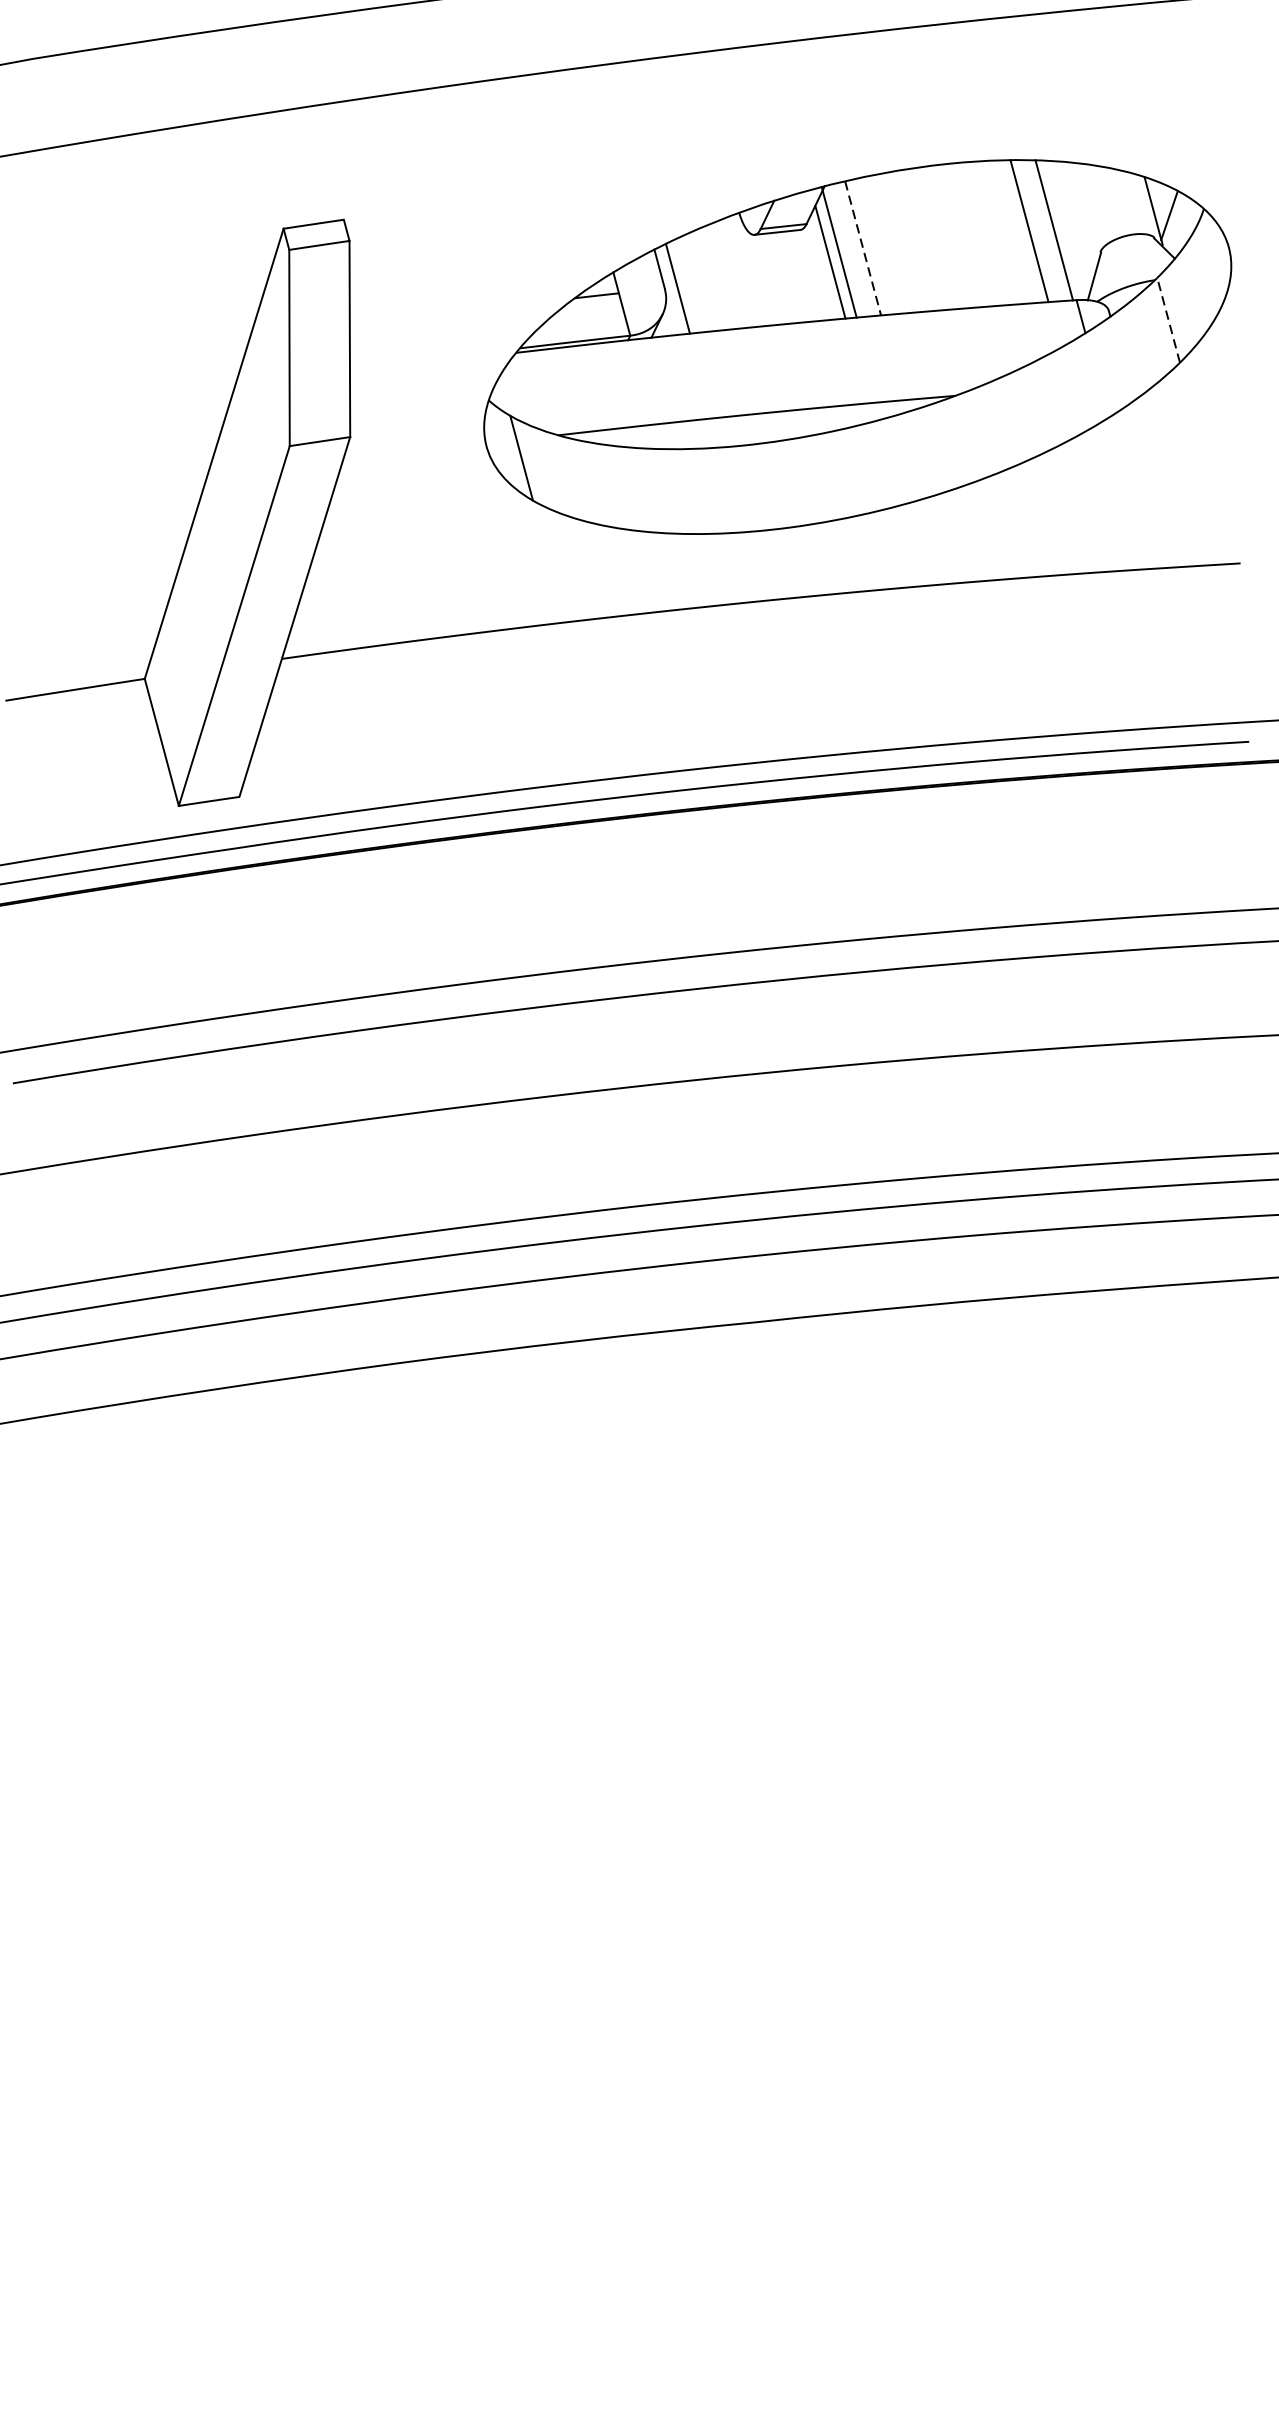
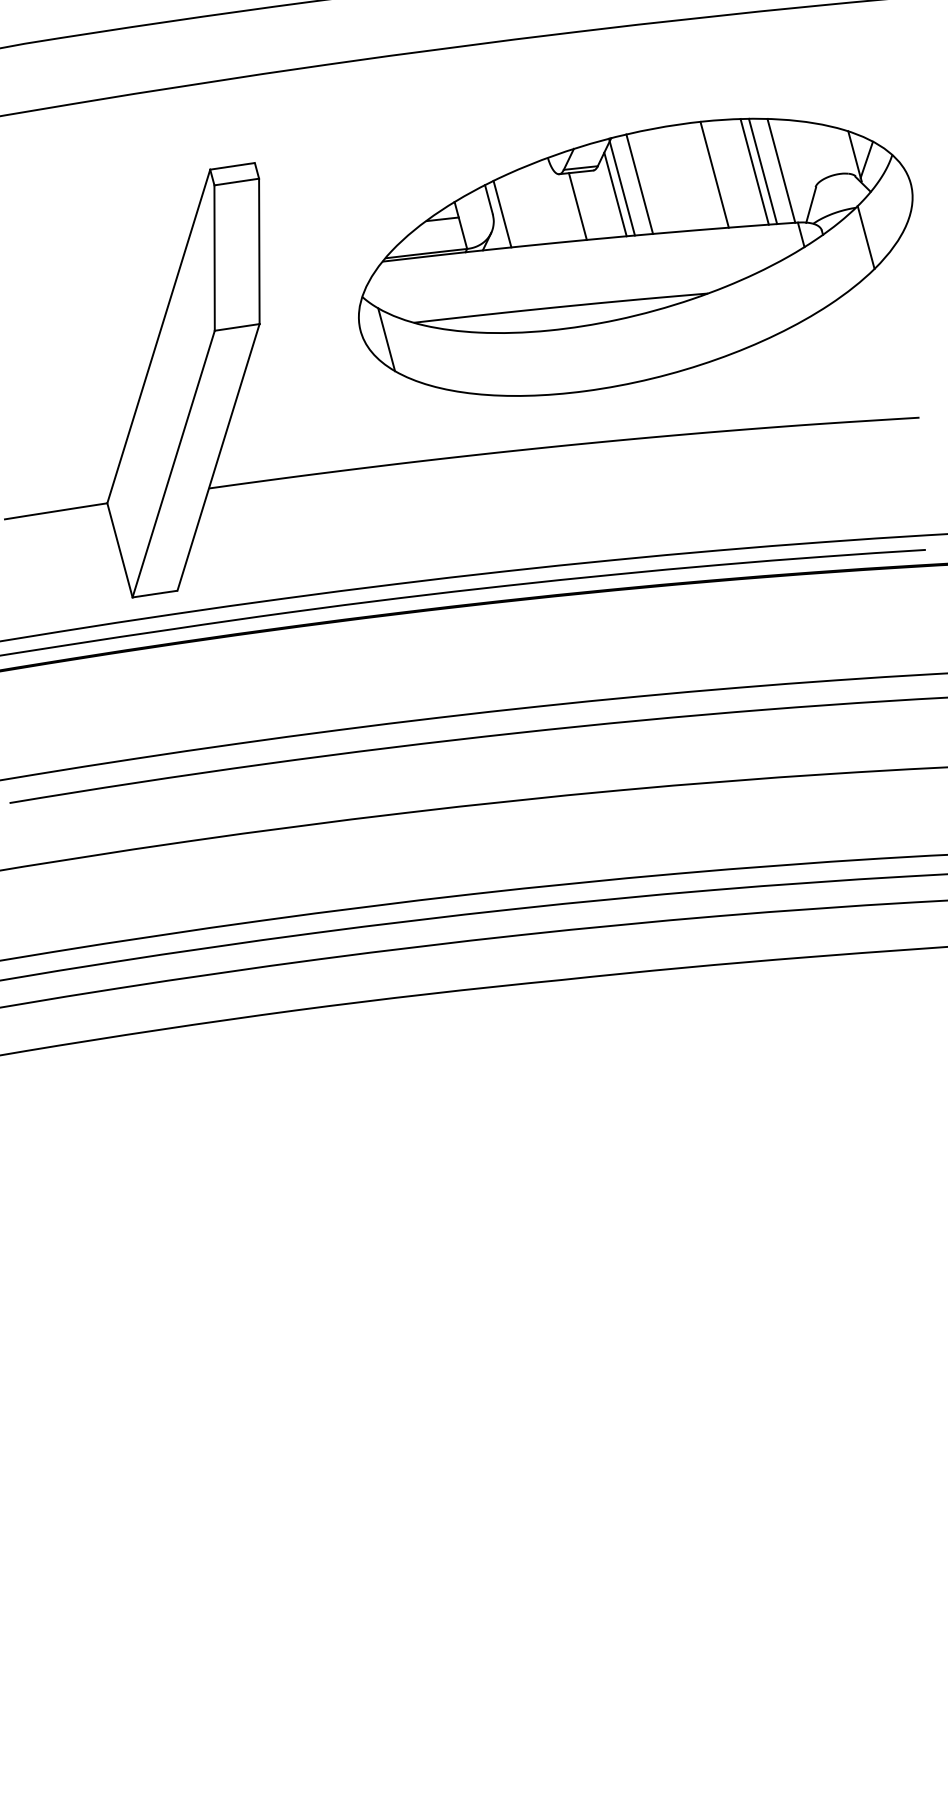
line: (1017, 231) -> (754, 171), added
line: (964, 235) -> (714, 174), added
line: (862, 248) -> (639, 184), dashed -> solid
line: (779, 278) -> (577, 206), added
line: (1169, 320) -> (866, 237), dashed -> solid

